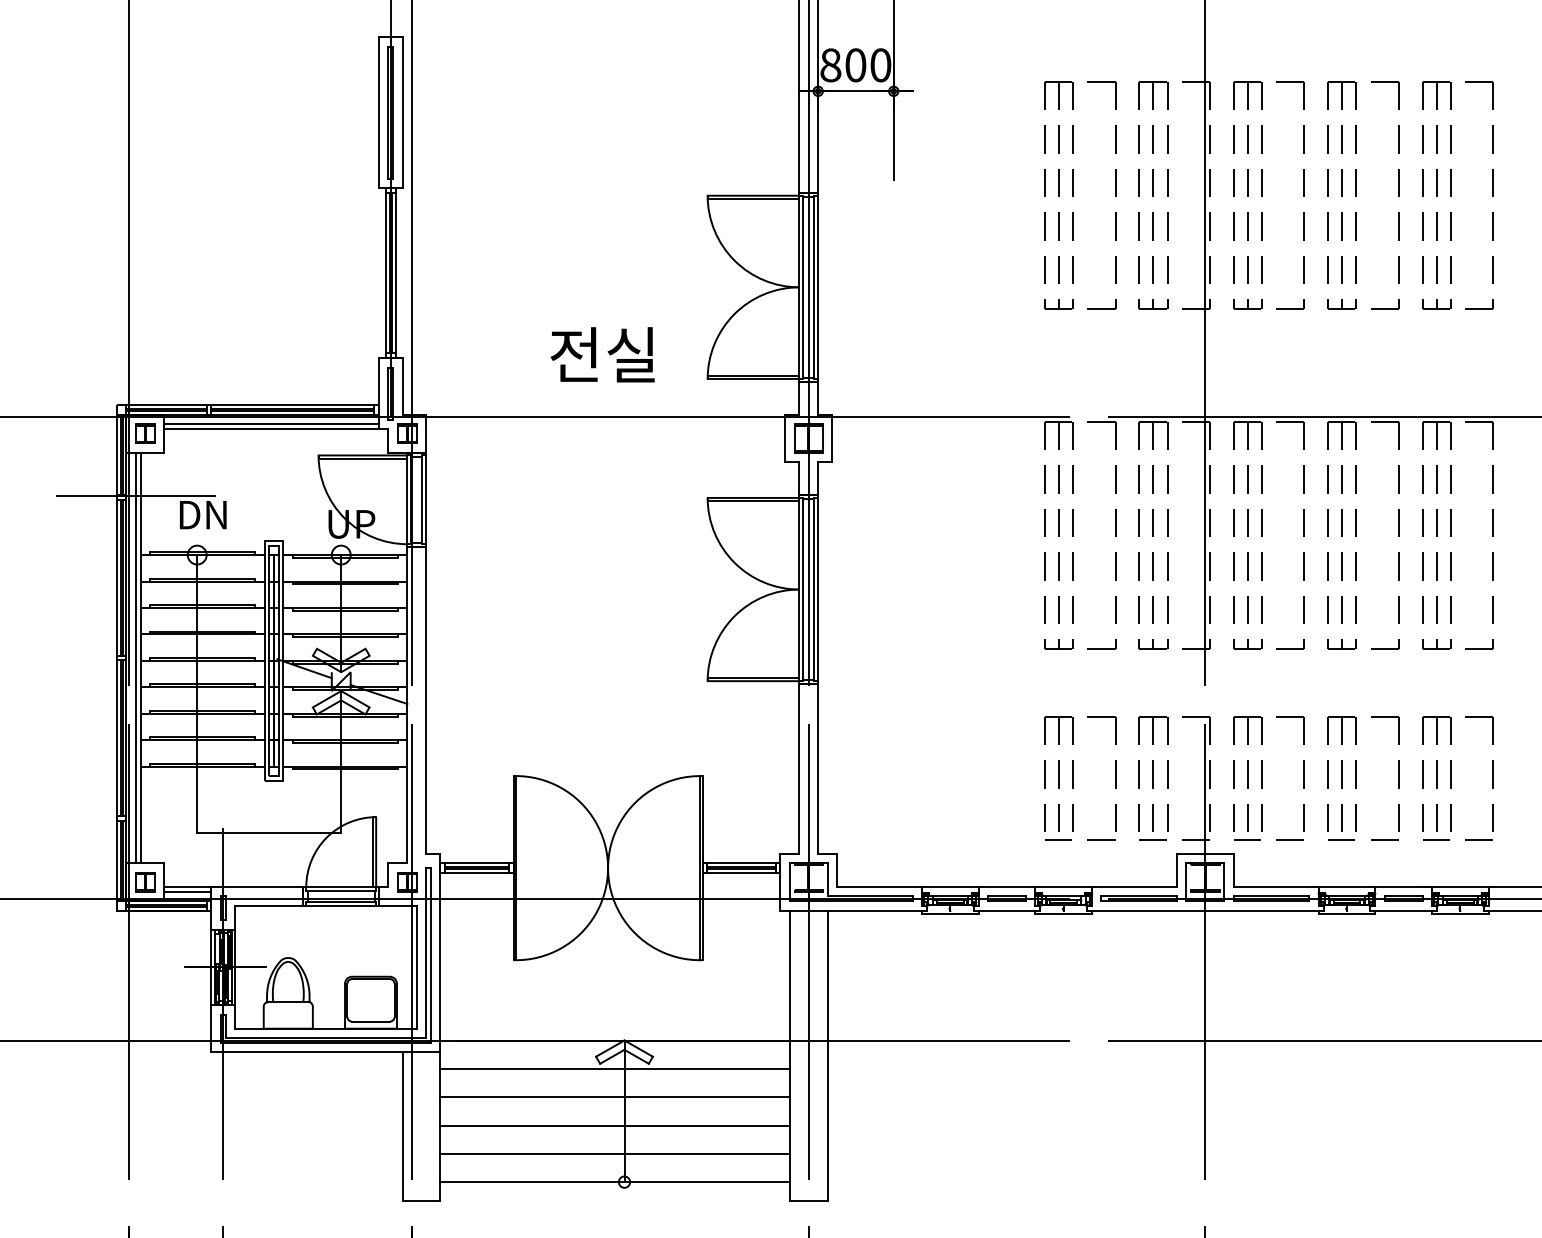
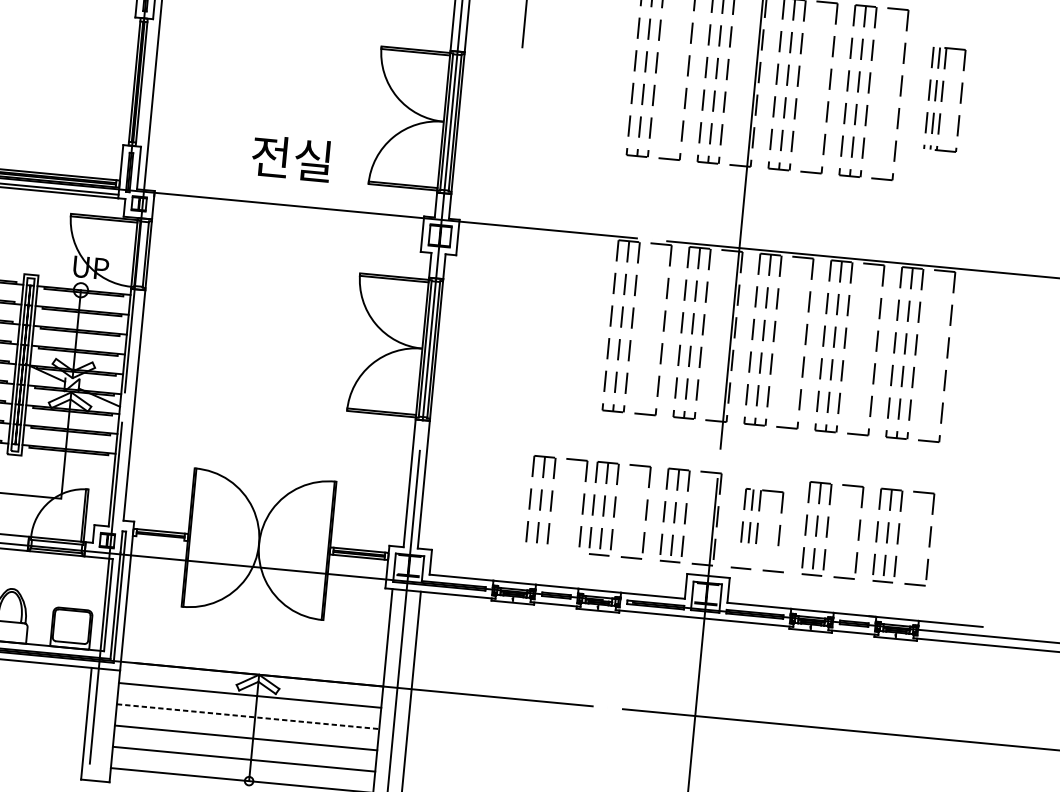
part: (1457, 195) -> (944, 99), size x0.6
part: (995, 773) -> (556, 500), added
part: (1268, 773) -> (761, 520), size x0.7
line: (476, 872) -> (159, 538), removed
line: (615, 1097) -> (248, 716), solid -> dashed

